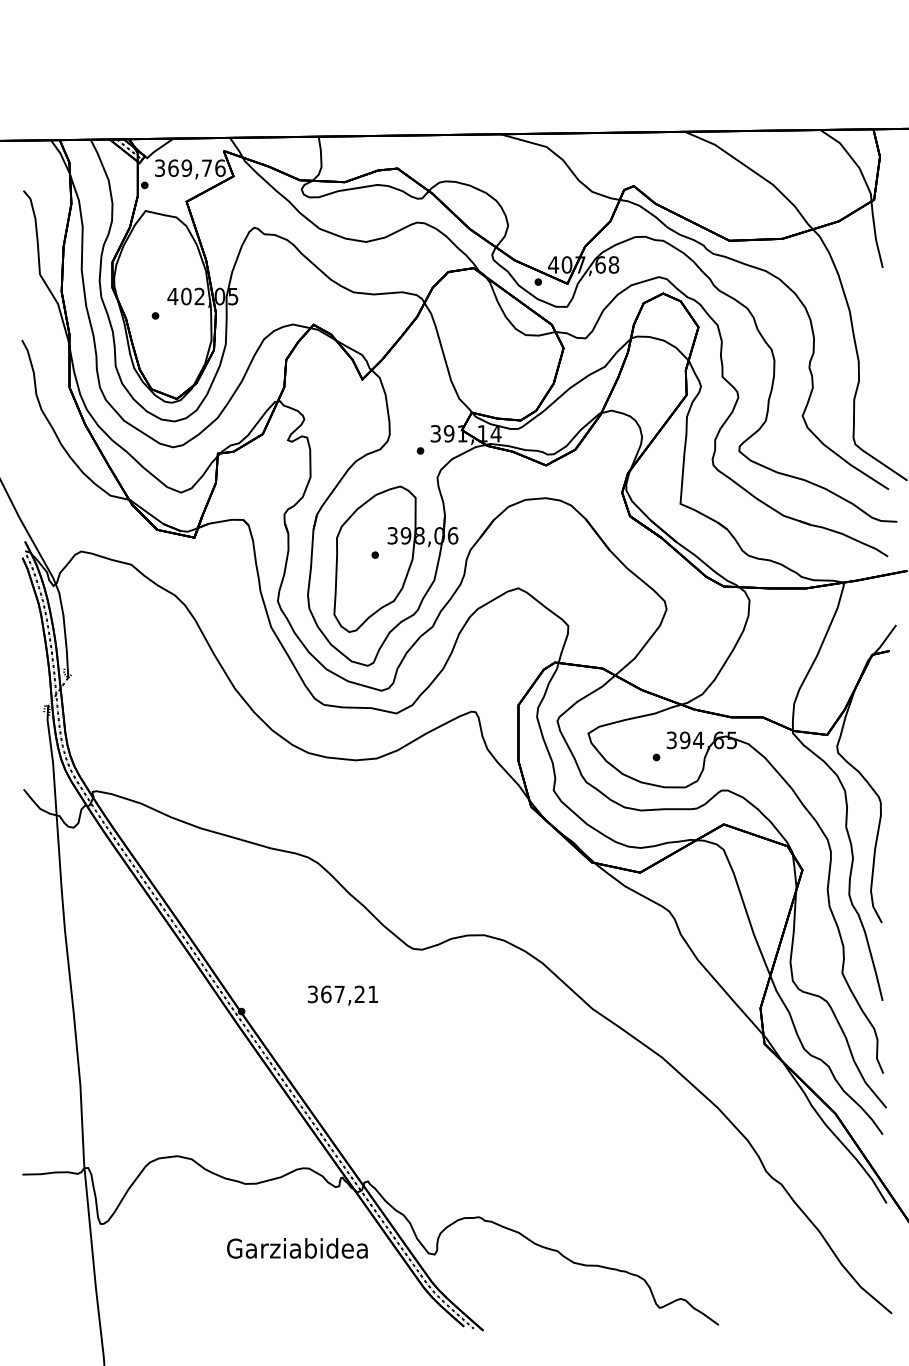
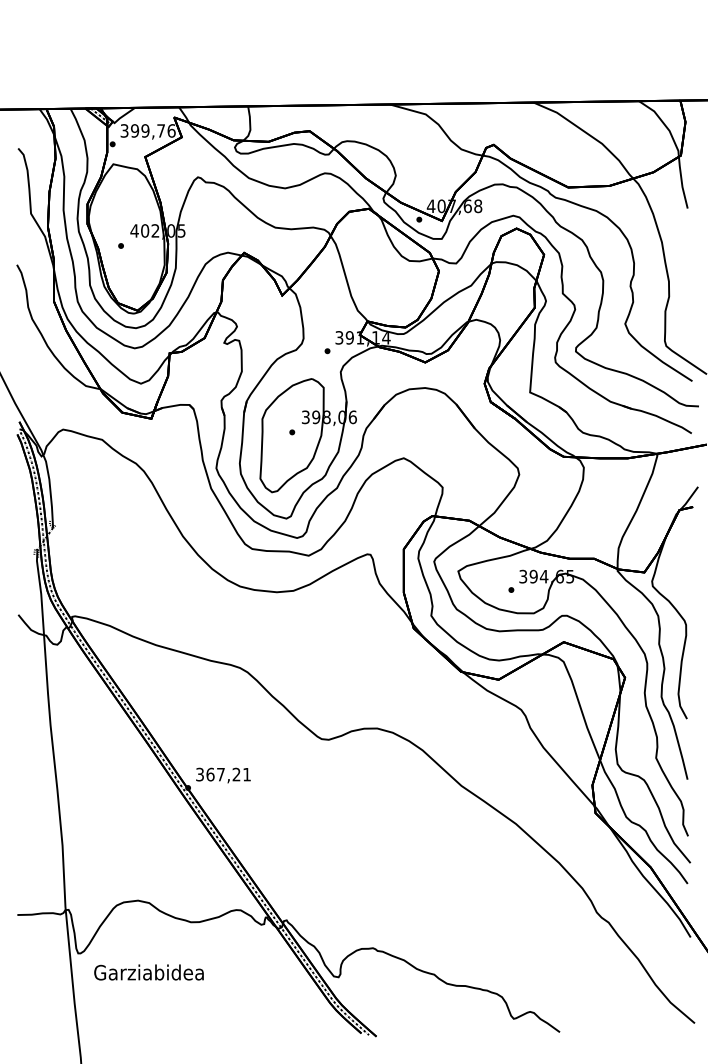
text: (173, 167) -> (135, 130), 369,76 -> 399,76
text: (342, 995) -> (223, 775), moved
text: (297, 1248) -> (149, 972), moved

